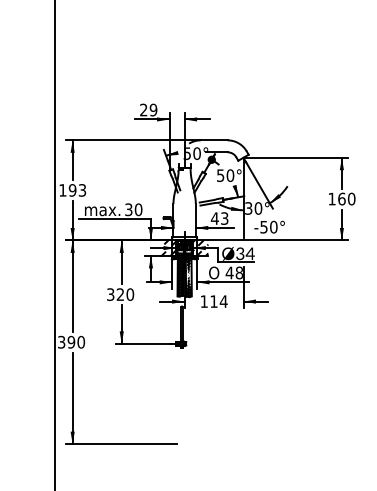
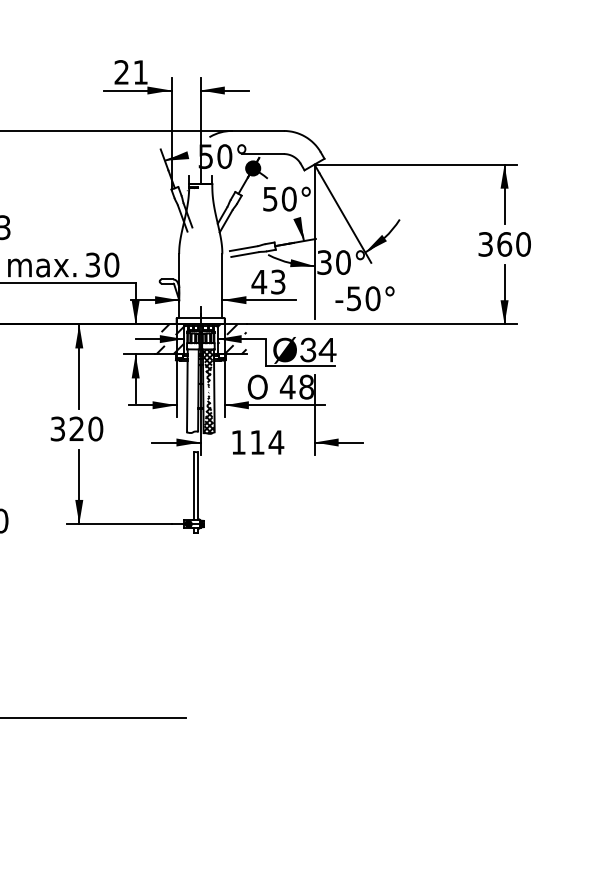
text: (153, 109) -> (140, 71), 29 -> 21
text: (331, 198) -> (484, 243), 160 -> 360
hatch: (180, 274) -> (192, 390), removed

